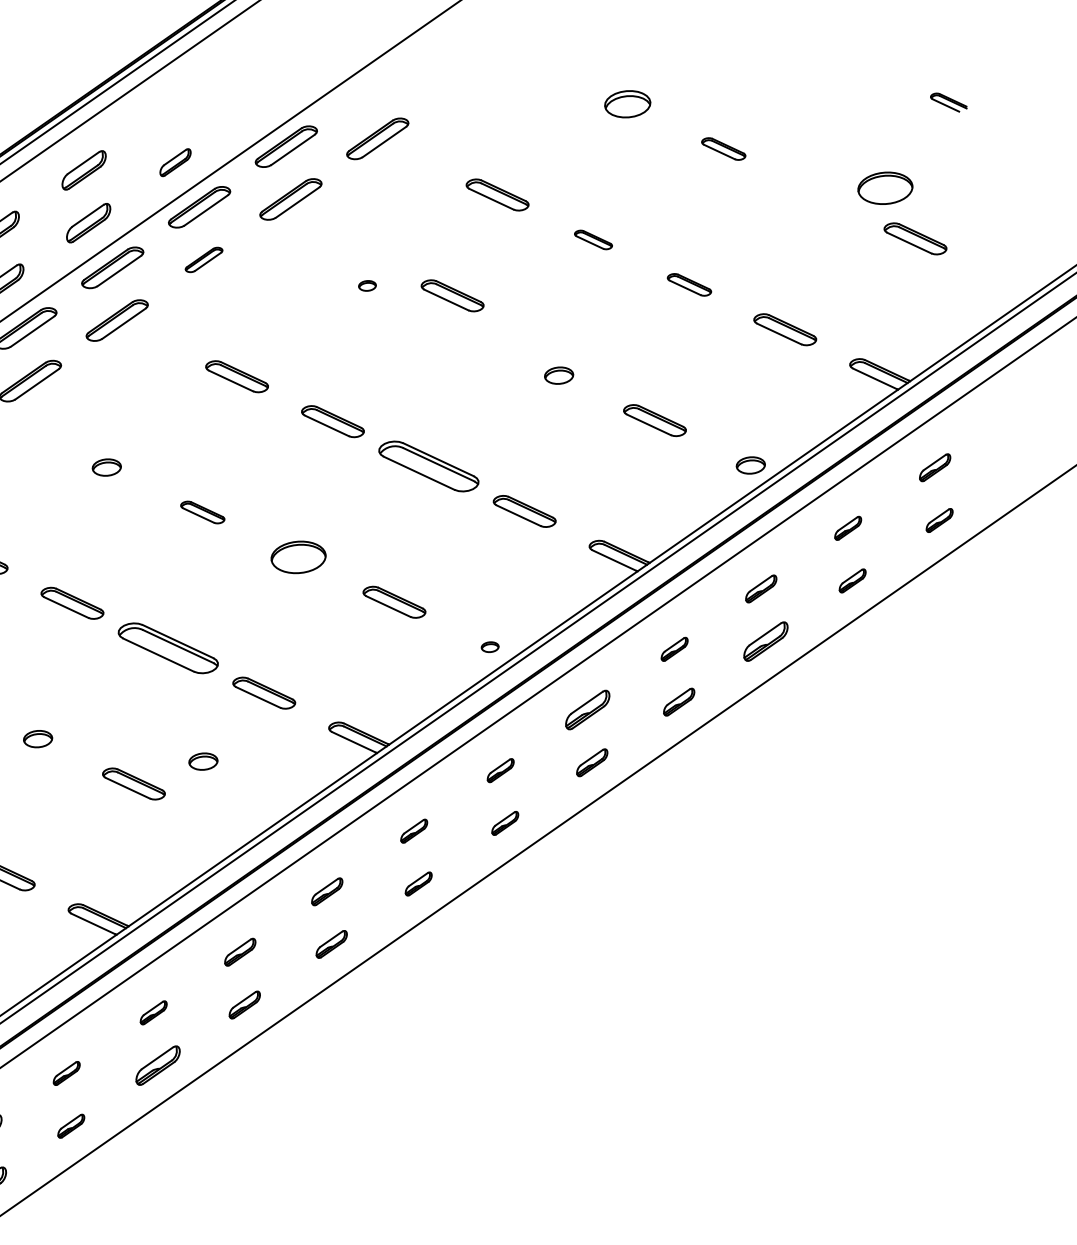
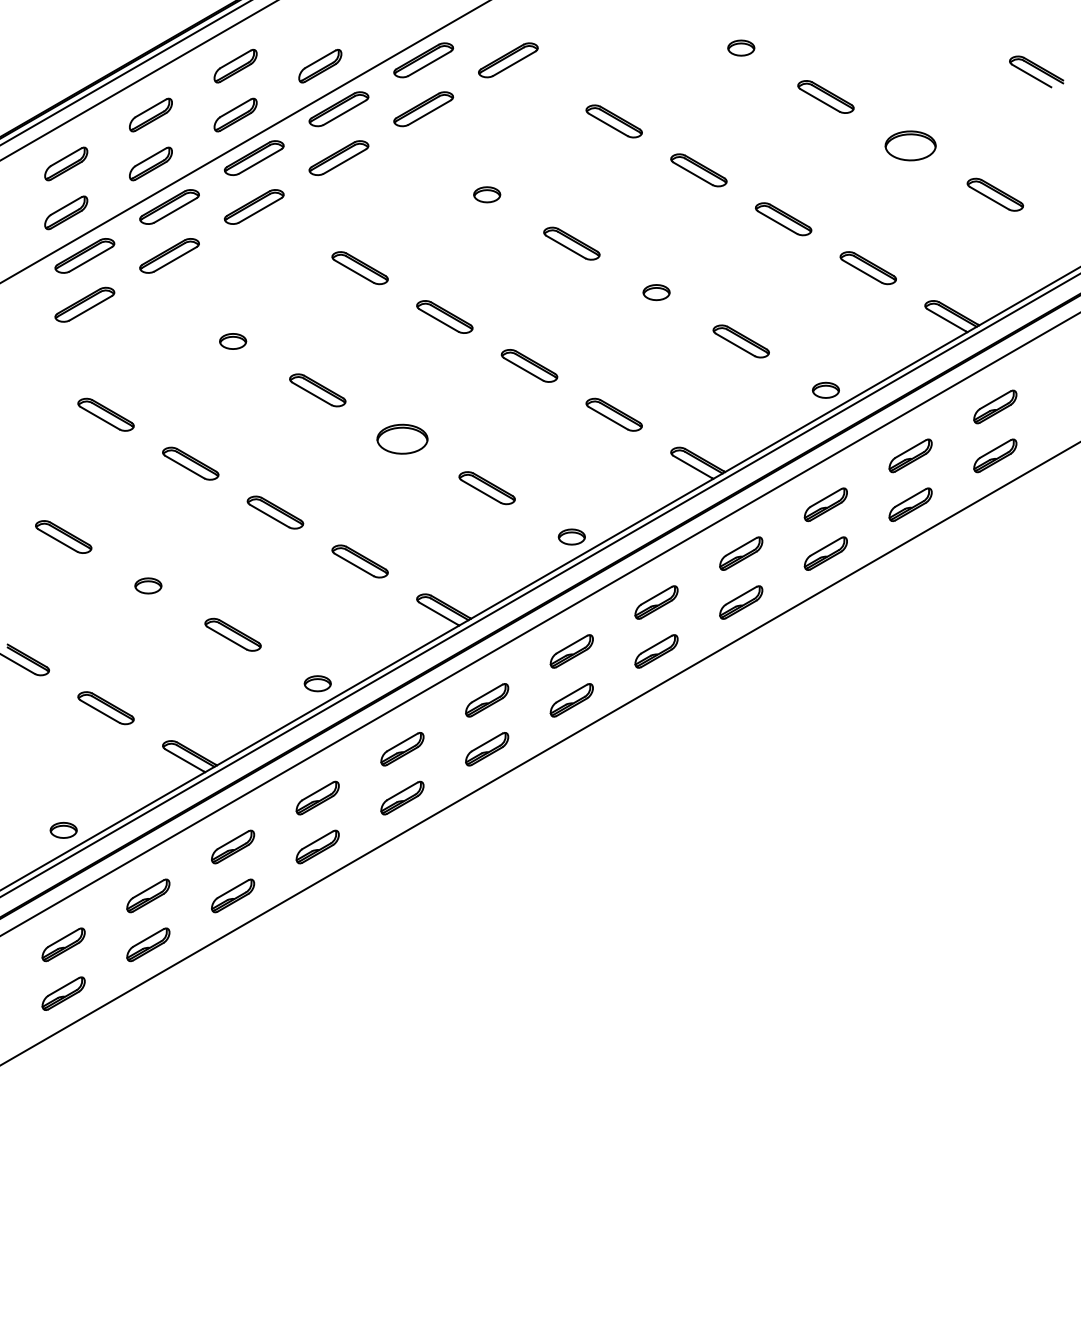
part: (948, 102) -> (1036, 71), size x1.67
part: (628, 103) -> (741, 47), size x0.62
part: (723, 148) -> (825, 96), size x1.43
part: (175, 162) -> (320, 66), size x1.43
part: (885, 187) -> (910, 145), moved
part: (593, 240) -> (698, 170), size x1.67
part: (203, 259) -> (338, 157), size x1.67
part: (367, 285) -> (487, 194), size x1.67
part: (689, 285) -> (783, 219), size x1.43
part: (452, 295) -> (571, 243), moved
part: (428, 466) -> (529, 365), size x0.62
part: (935, 467) -> (995, 406), size x1.43
part: (202, 512) -> (317, 390), size x1.43
part: (939, 520) -> (995, 455), size x1.67
part: (848, 527) -> (910, 455), size x1.67
part: (852, 580) -> (910, 504), size x1.67
part: (760, 588) -> (825, 504), size x1.43
part: (489, 646) -> (571, 536), size x1.67
part: (168, 648) -> (275, 512), size x0.62
part: (674, 649) -> (741, 553), size x1.67
part: (679, 702) -> (741, 602), size x1.43
part: (203, 761) -> (317, 683), moved
part: (592, 762) -> (656, 651), size x1.43
part: (500, 770) -> (571, 651), size x1.67
part: (505, 823) -> (571, 700), size x1.67
part: (414, 831) -> (487, 700), size x1.67
part: (418, 884) -> (487, 749), size x1.67
part: (327, 892) -> (402, 749), size x1.43
part: (331, 943) -> (402, 797), size x1.43
part: (240, 951) -> (317, 797), size x1.43
part: (244, 1004) -> (317, 846), size x1.43
part: (153, 1012) -> (233, 846), size x1.67
part: (66, 1072) -> (148, 895), size x1.67
part: (71, 1125) -> (148, 944), size x1.67

